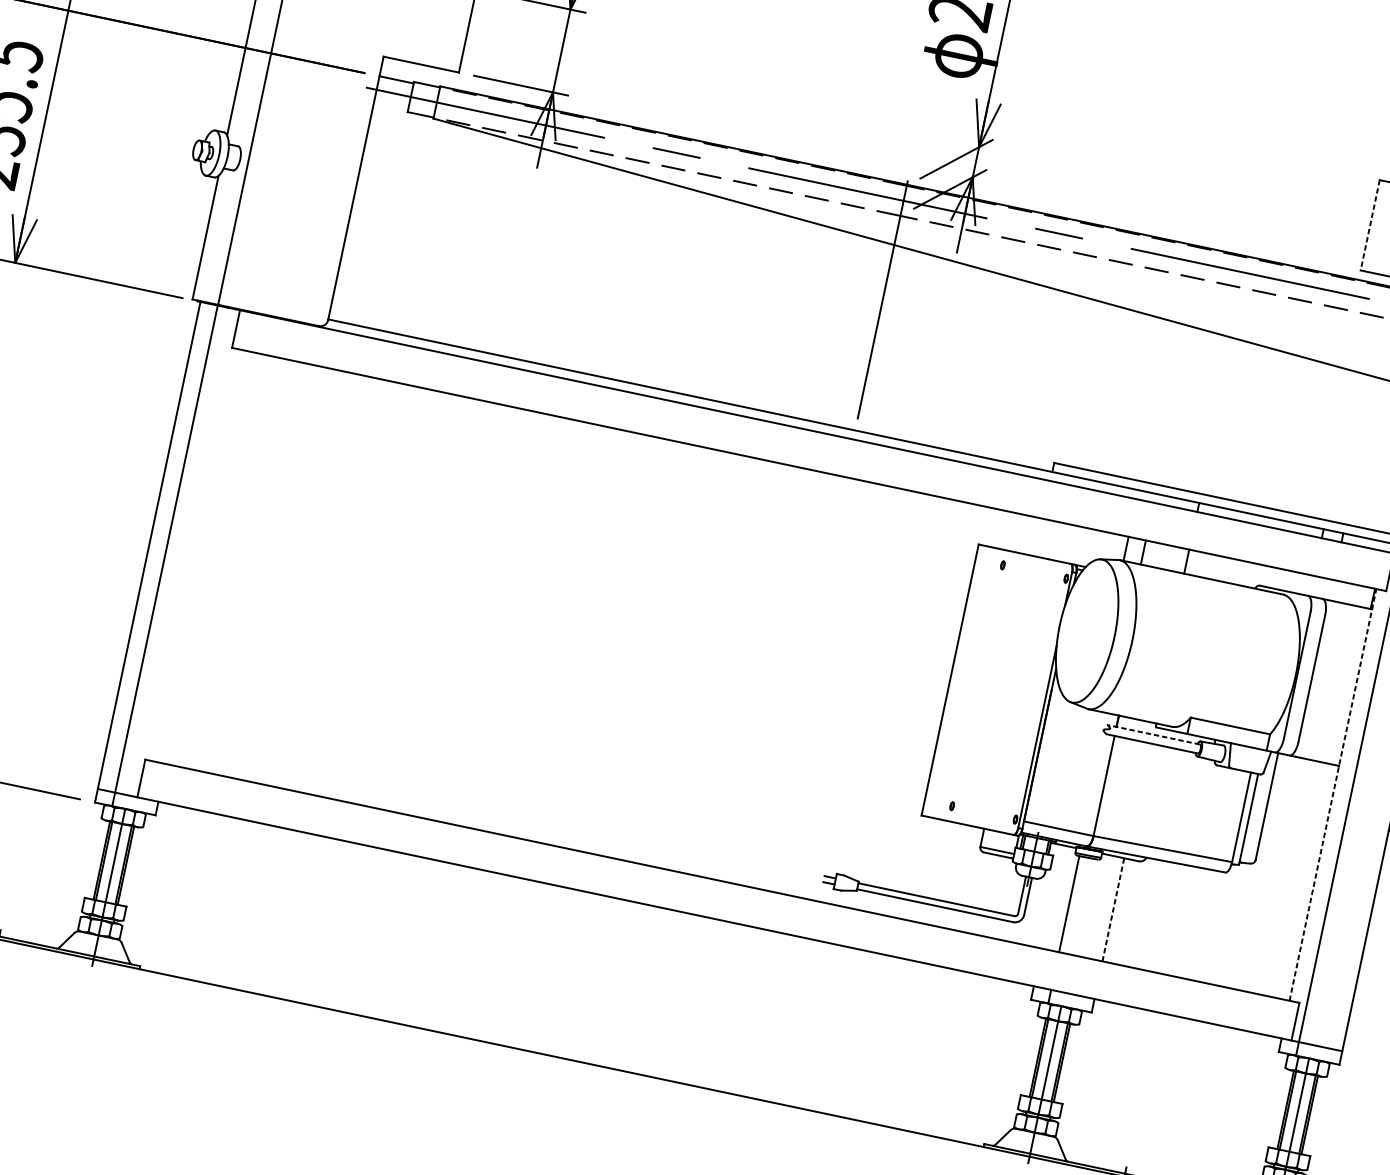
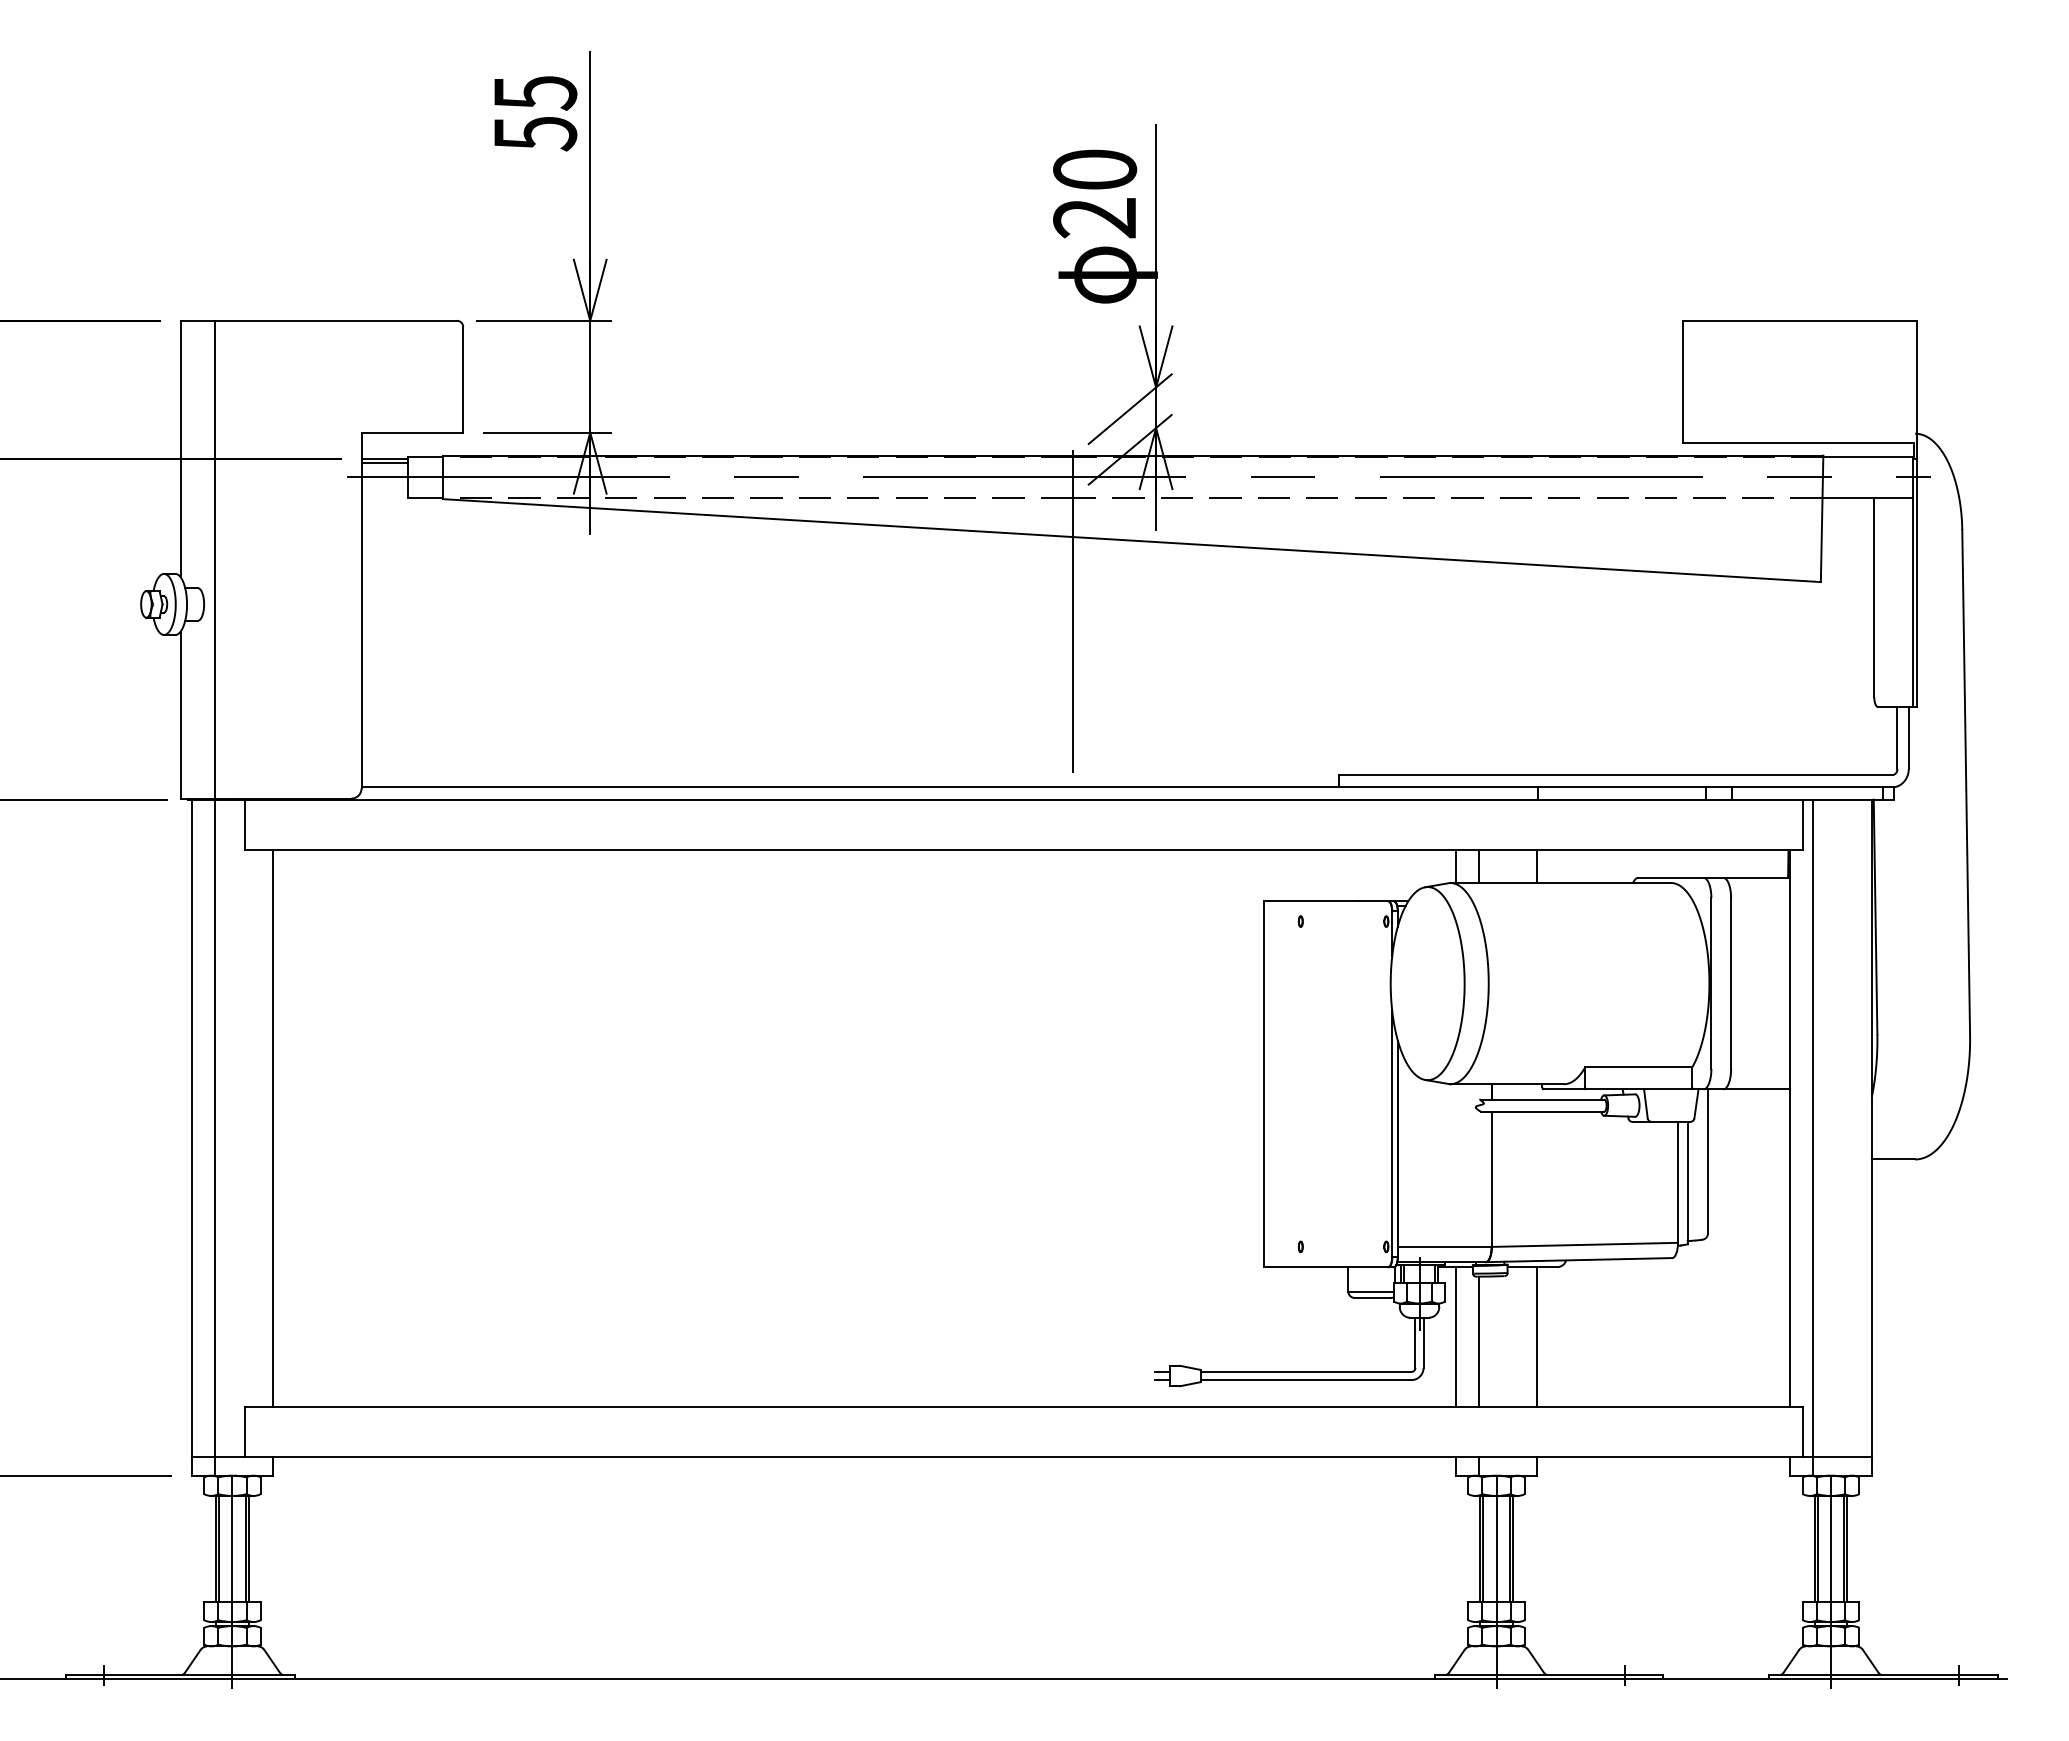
line: (395, 83) -> (384, 463), added
line: (1370, 225) -> (1683, 381), dashed -> solid
line: (209, 558) -> (273, 1128), added
line: (1154, 734) -> (1542, 1099), dashed -> solid
line: (1333, 794) -> (1790, 1127), dashed -> solid
line: (1052, 896) -> (1455, 1336), added
line: (1113, 909) -> (1537, 1336), dashed -> solid

